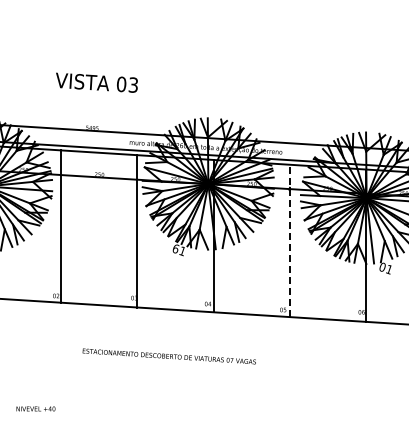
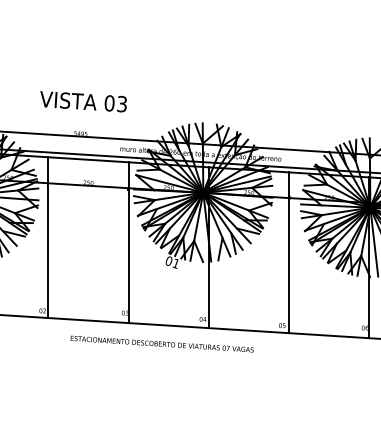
text: (96, 82) -> (83, 101), moved
line: (289, 240) -> (288, 252), dashed -> solid
text: (176, 248) -> (169, 260), 61 -> 01
text: (168, 356) -> (161, 344), moved

